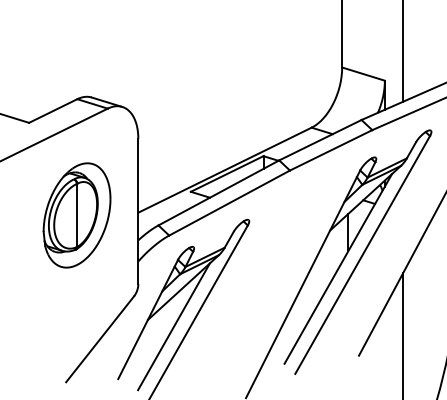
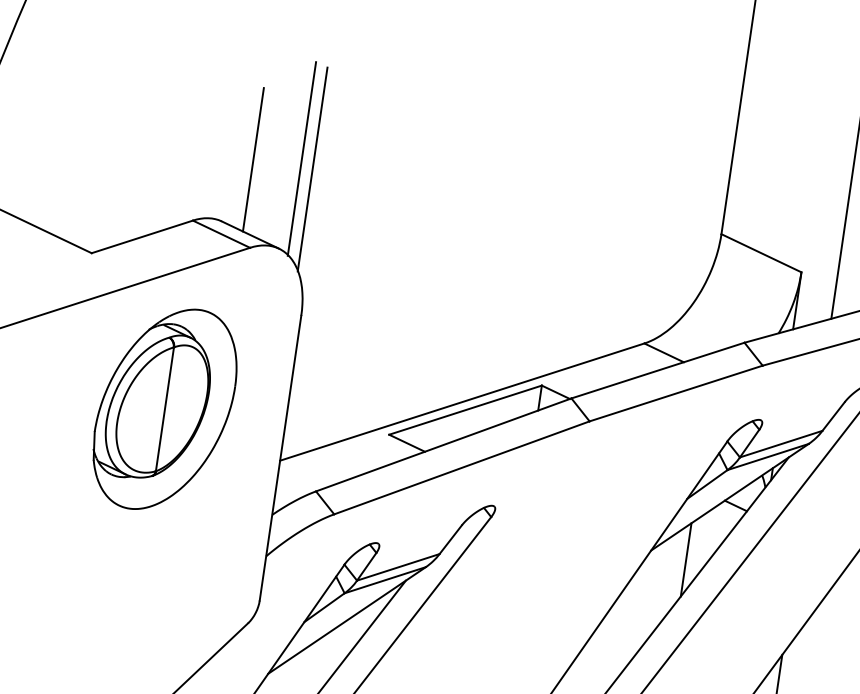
line: (127, 60) -> (302, 159), added
line: (103, 64) -> (254, 160), added
line: (133, 64) -> (313, 168), added
part: (76, 215) -> (163, 409), moved

